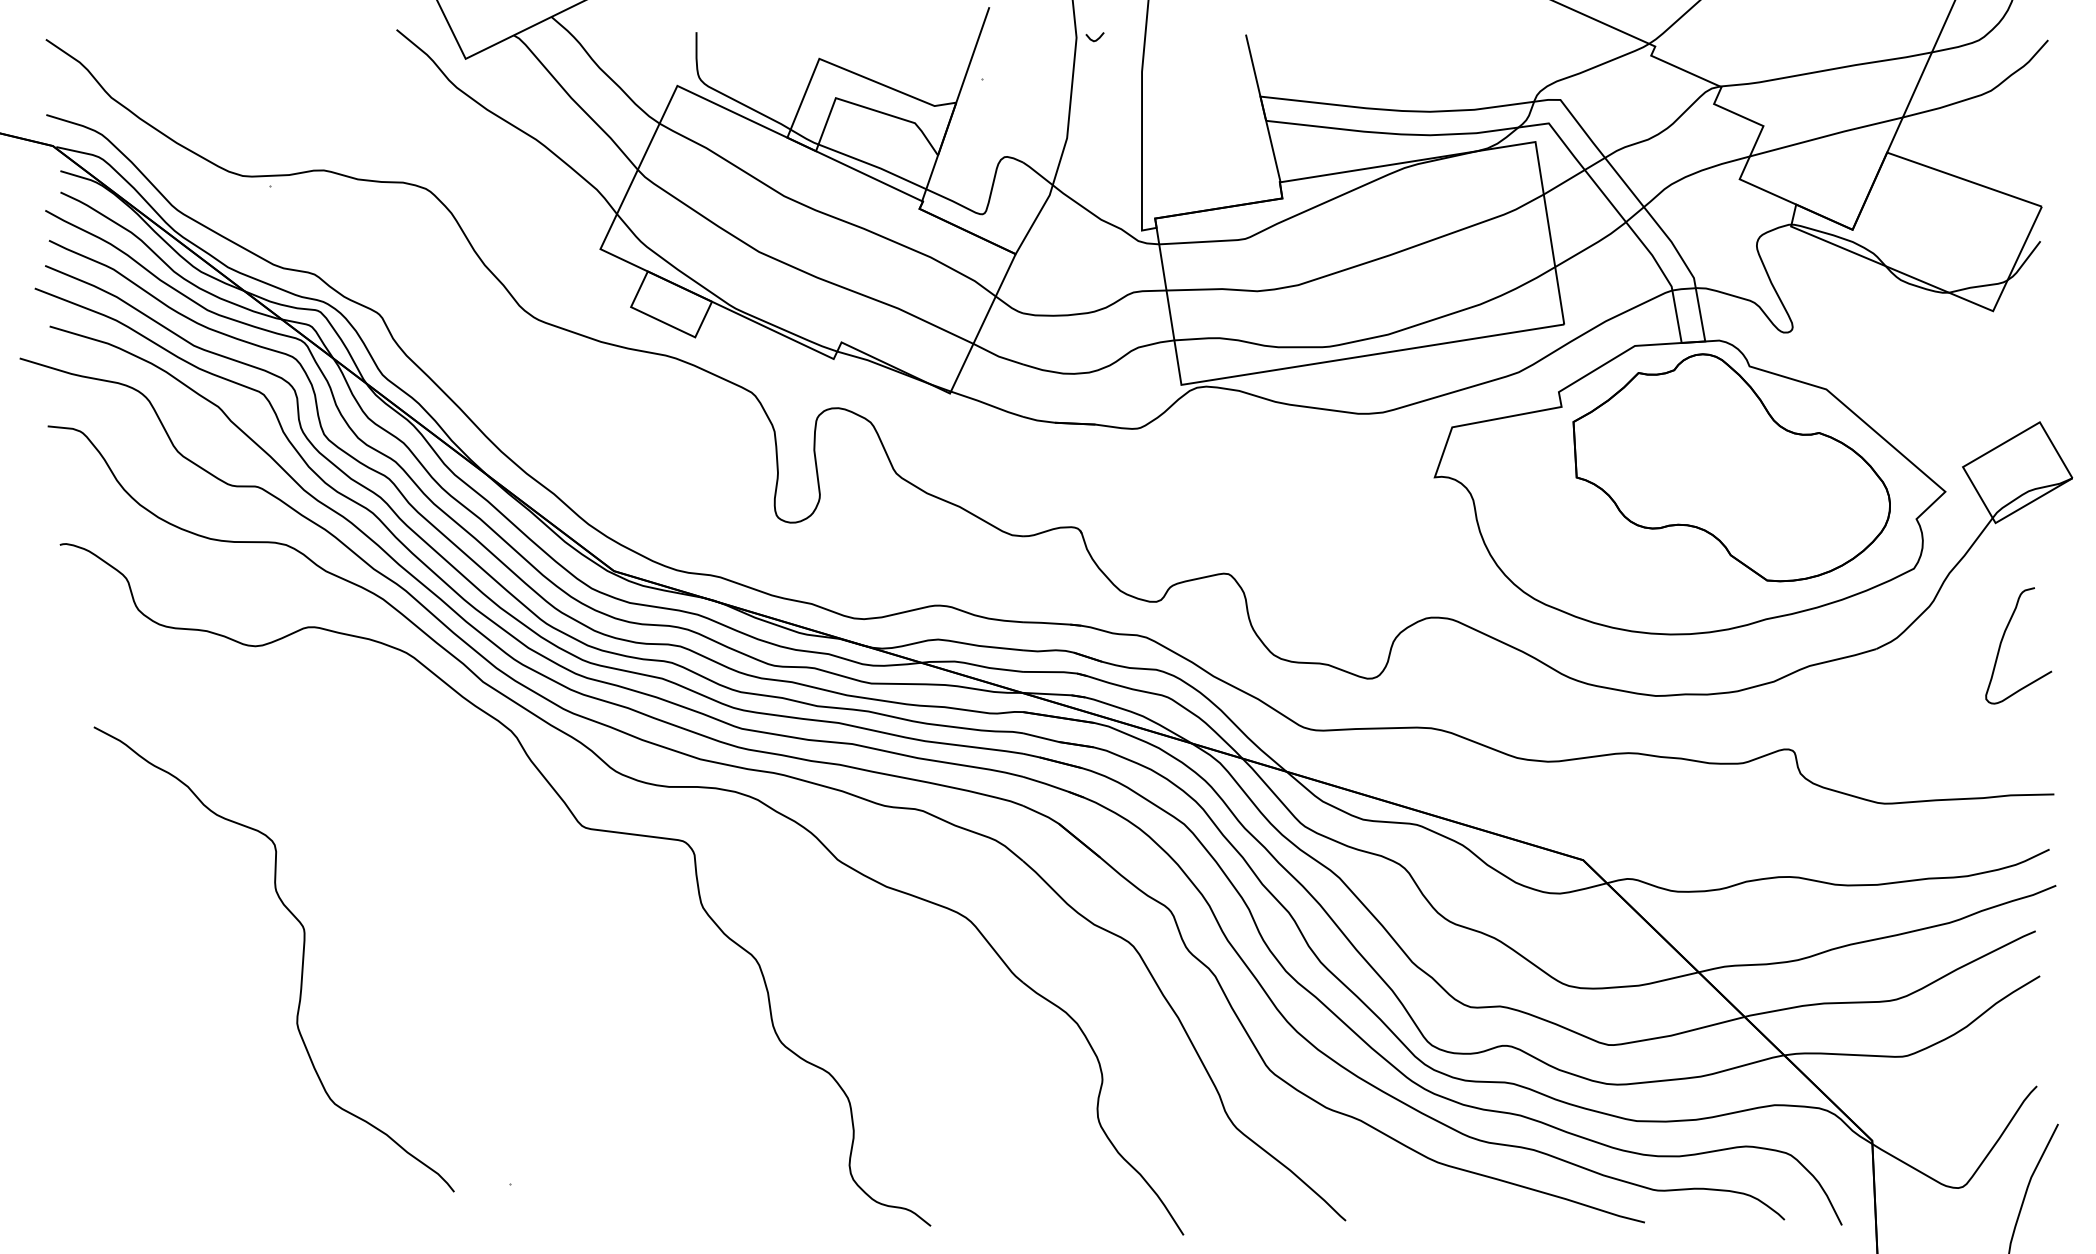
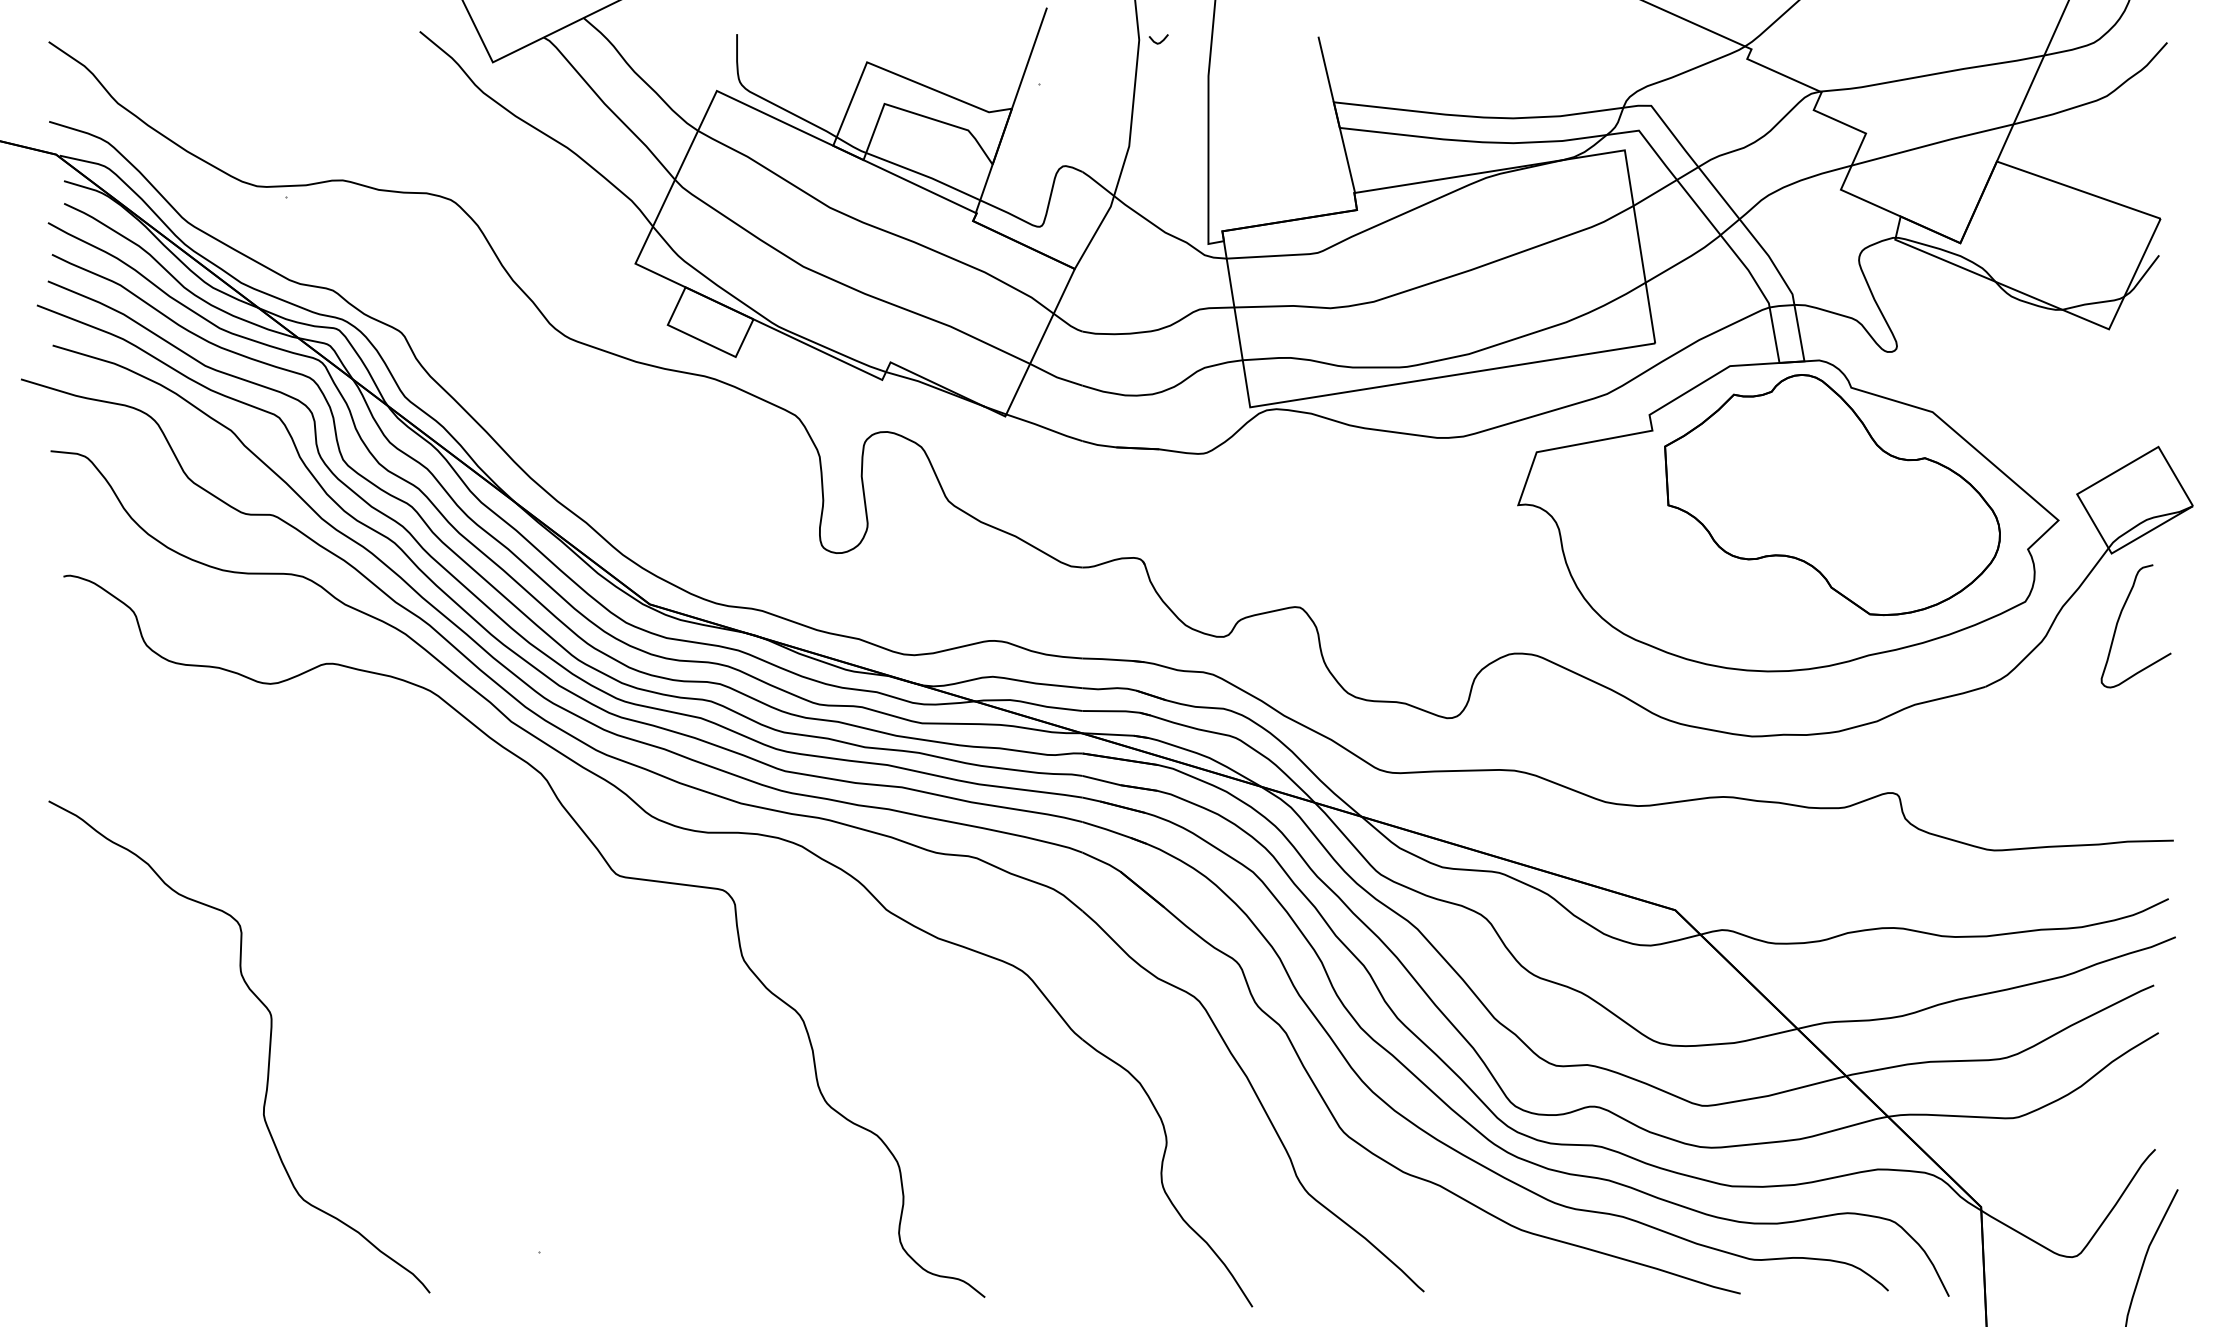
curve: (2003, 639) -> (2120, 619), moved
curve: (301, 965) -> (268, 1053), moved

